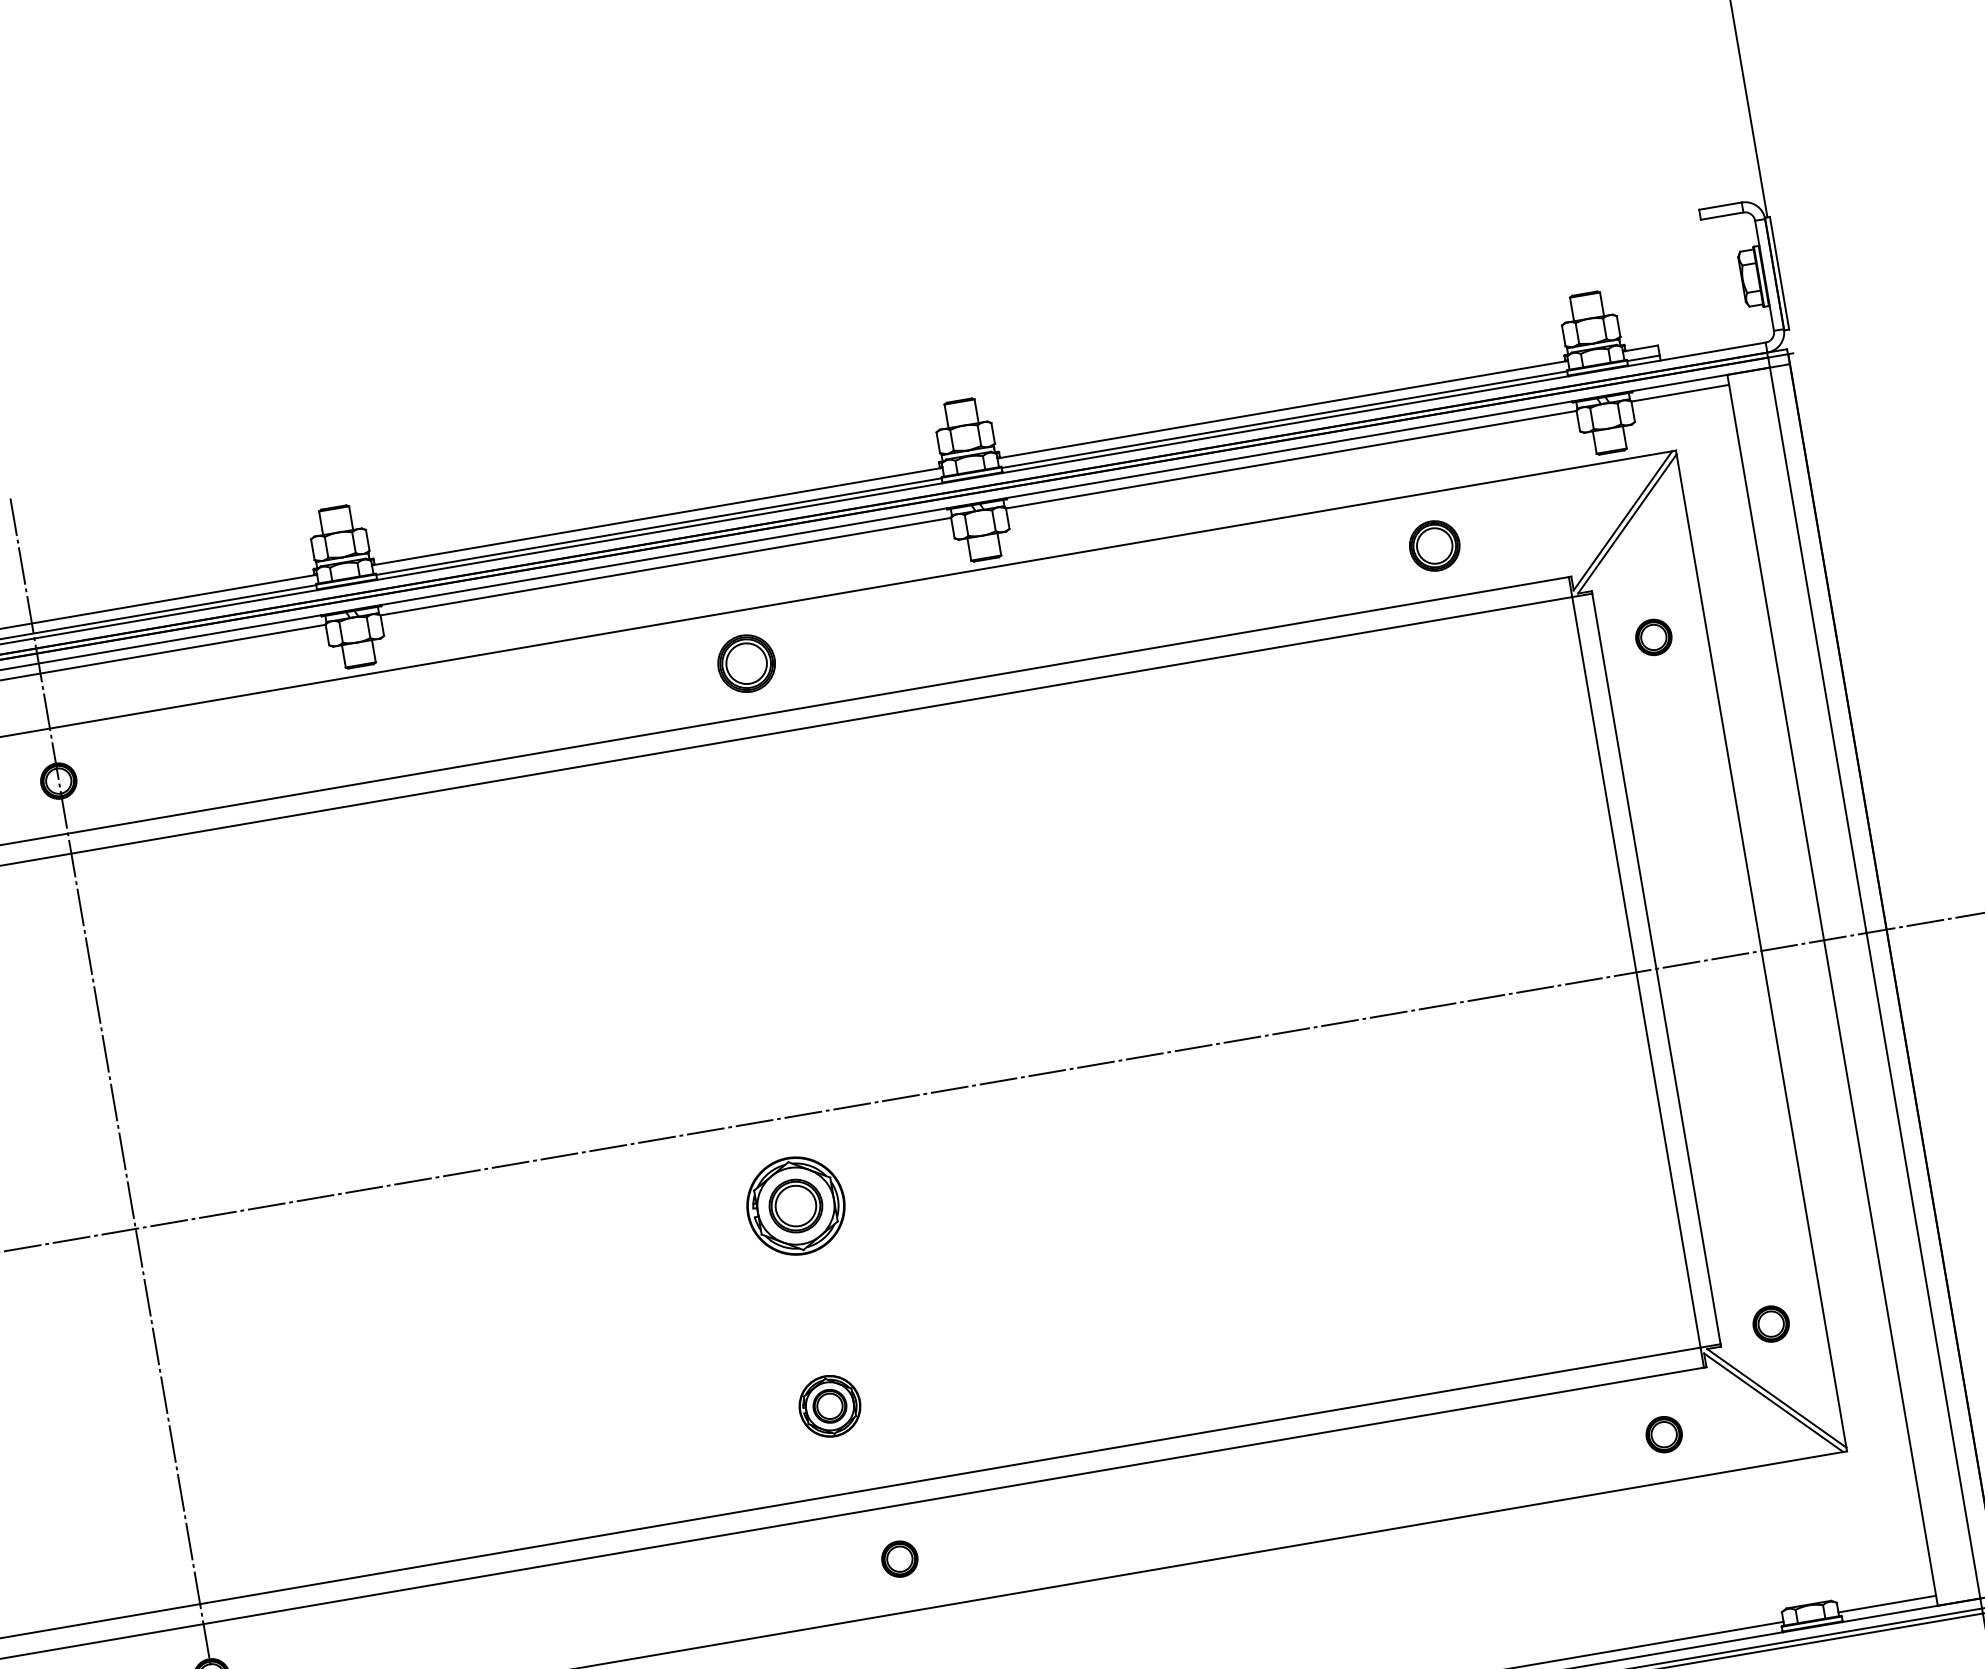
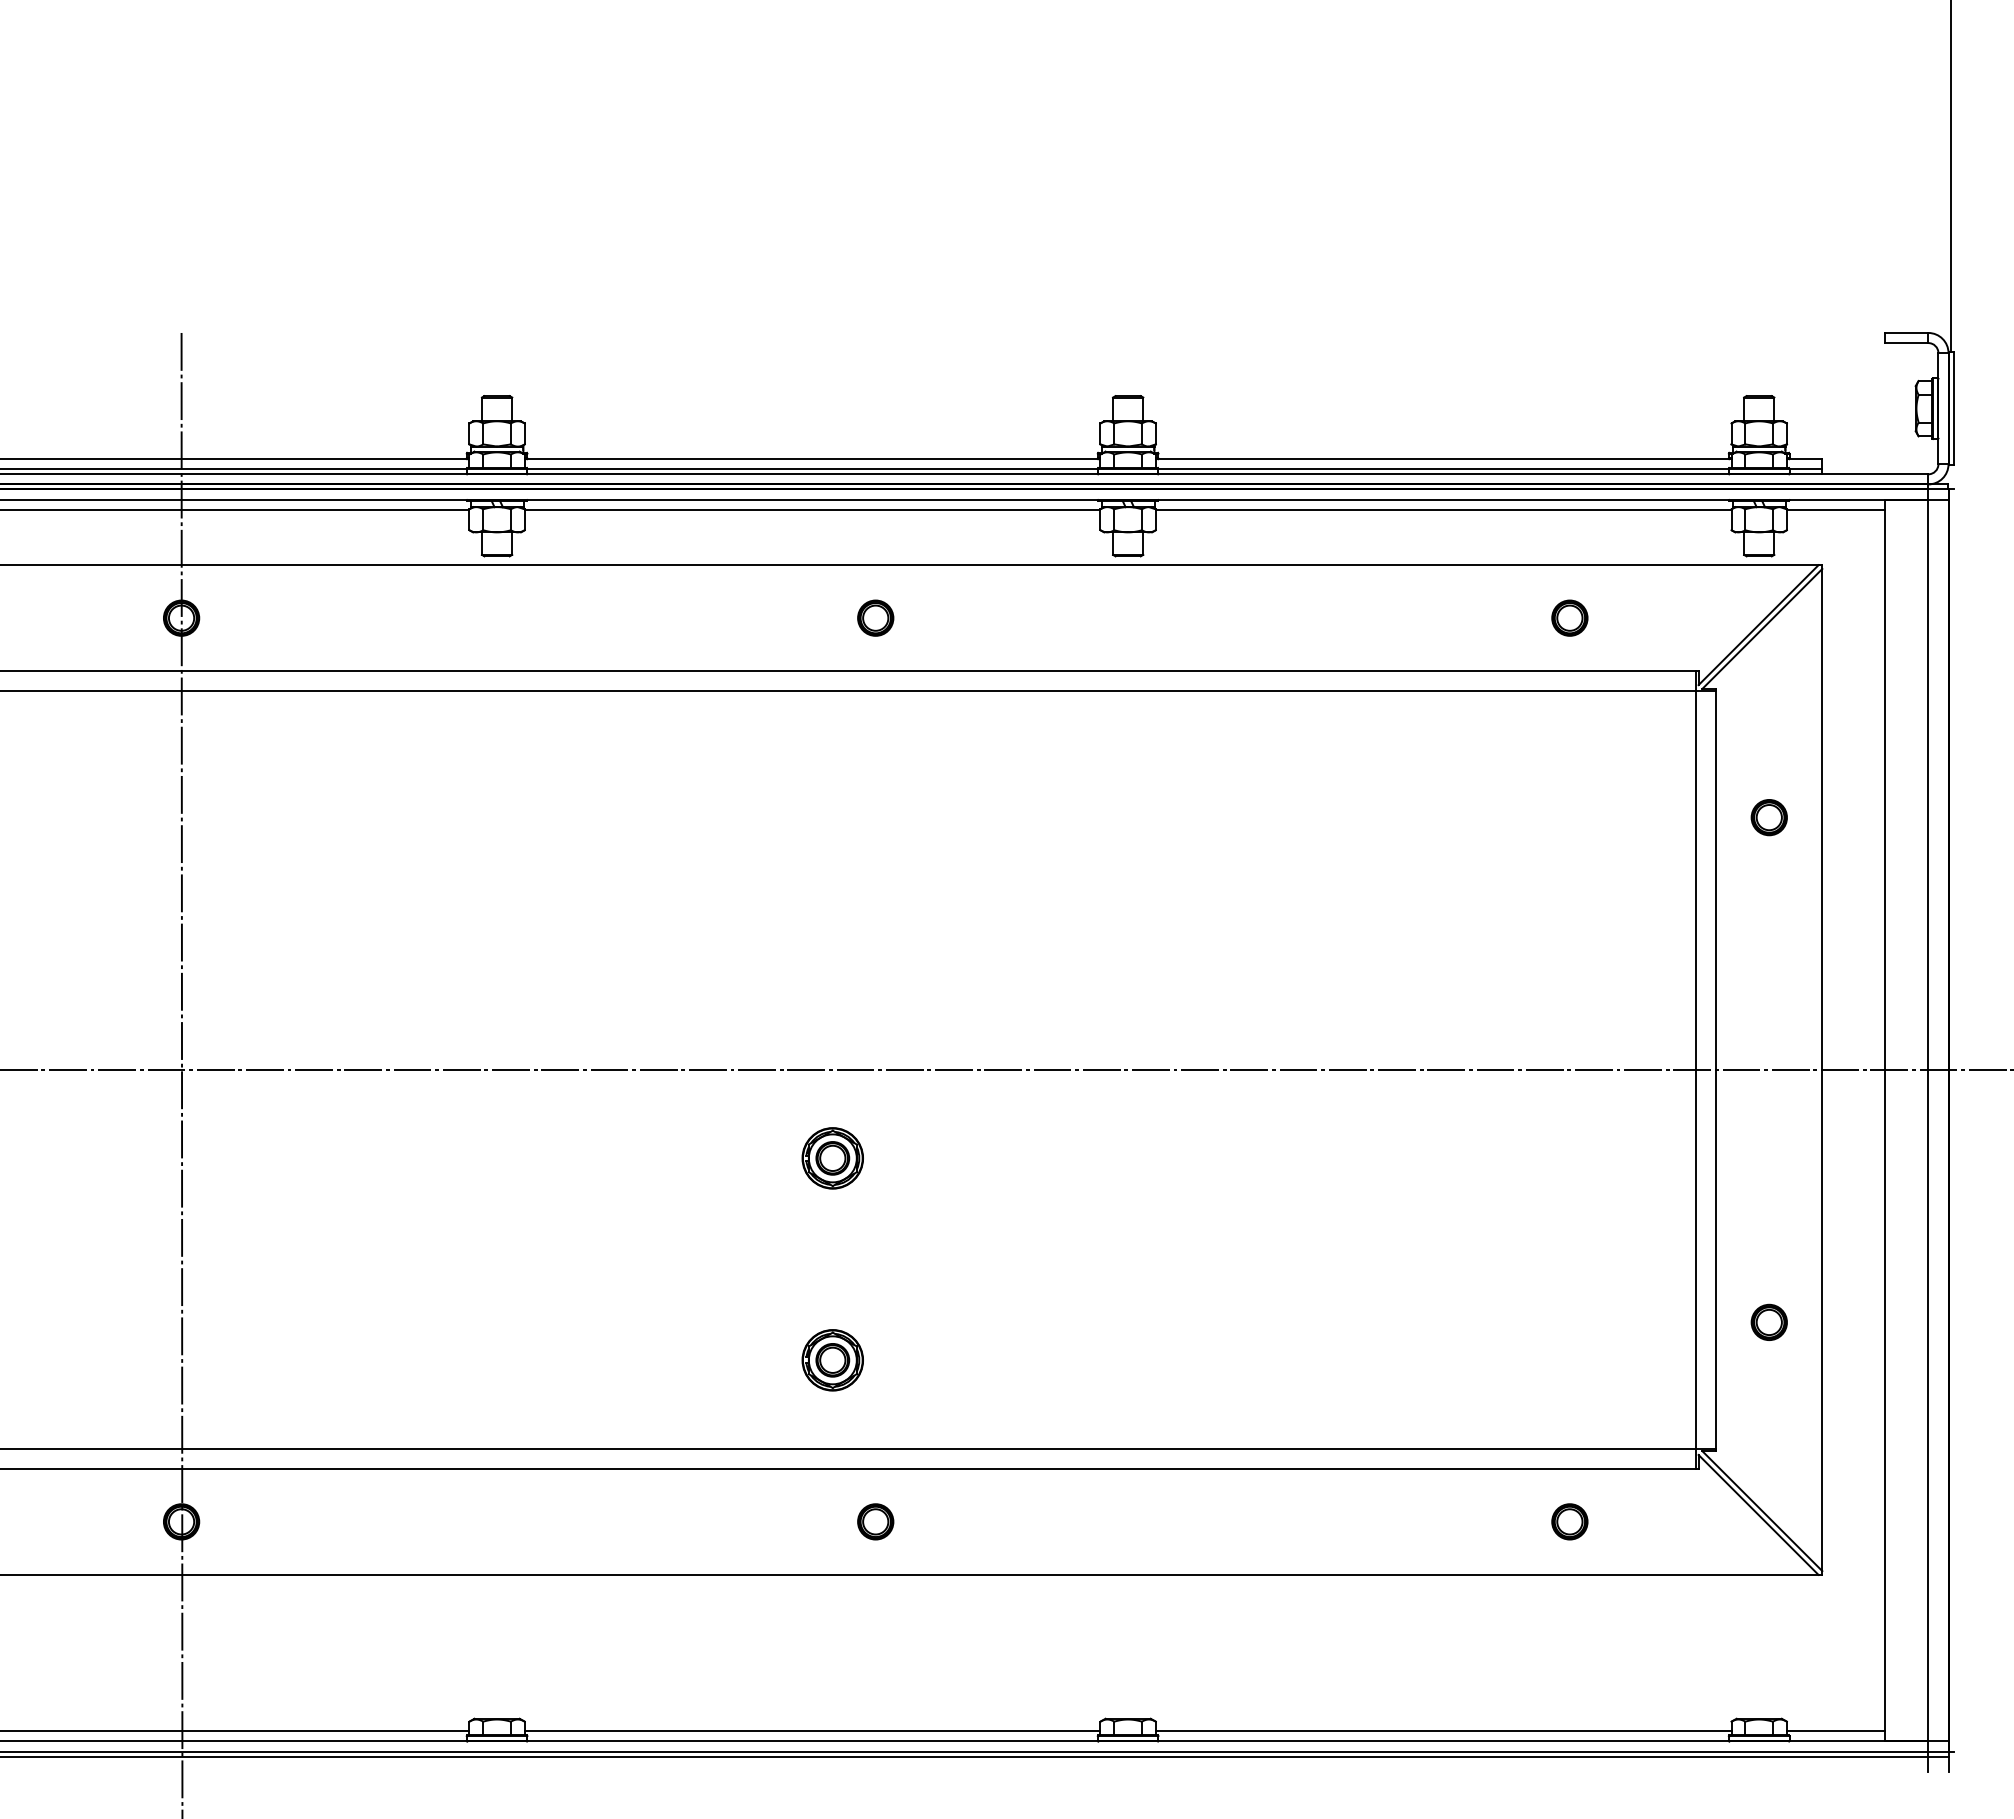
part: (1434, 545) -> (1569, 617), size x0.71
part: (1653, 637) -> (1768, 817), moved
part: (746, 662) -> (875, 617), size x0.62
part: (795, 1206) -> (832, 1158), size x0.62
part: (1770, 1323) -> (1768, 1321), moved
part: (1663, 1434) -> (1569, 1521), moved

